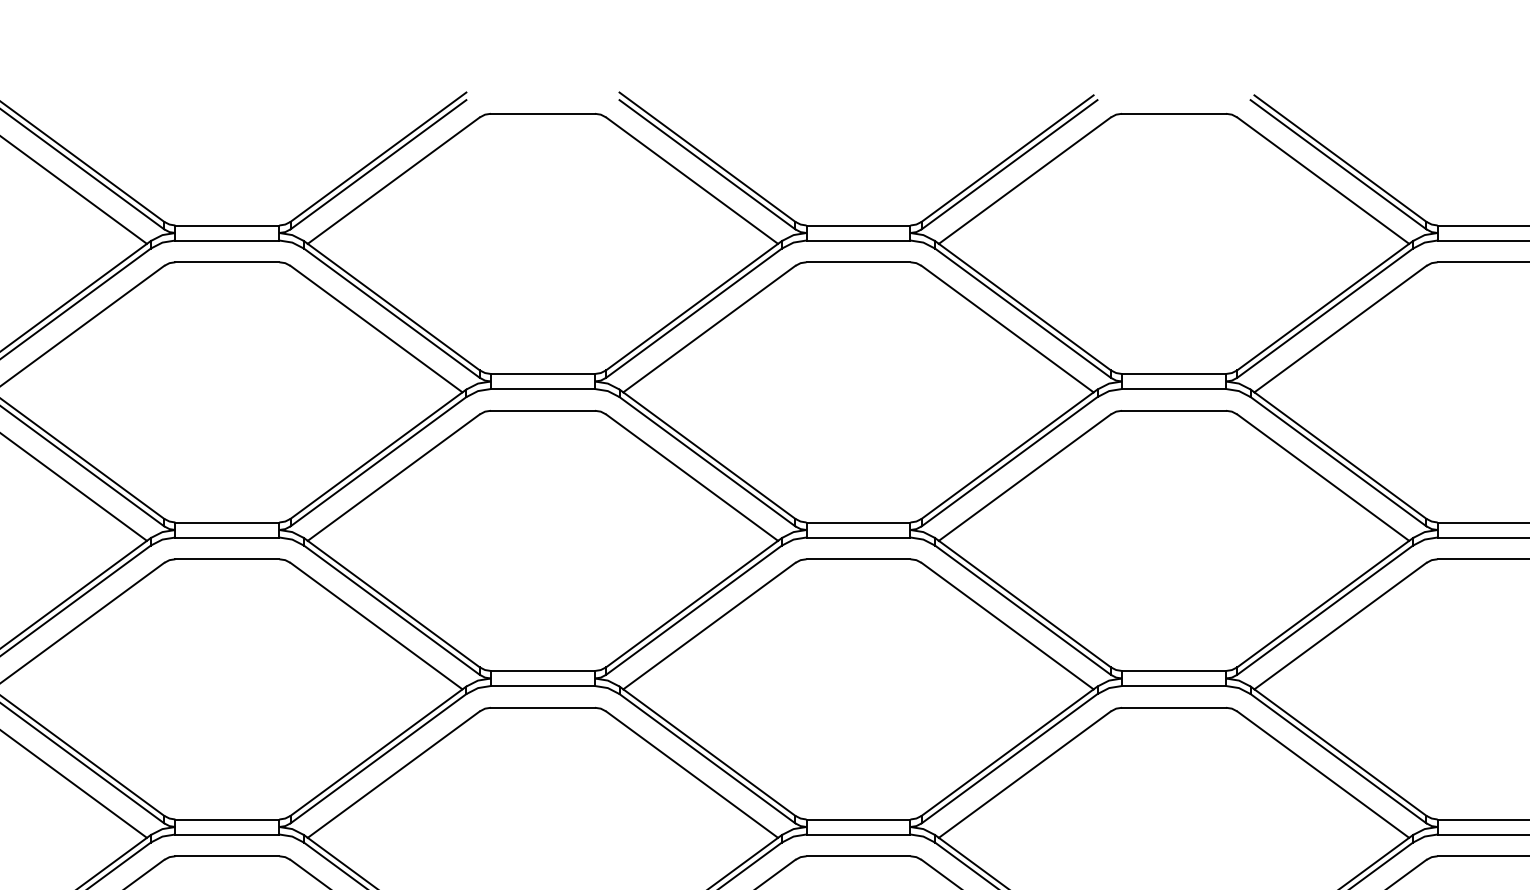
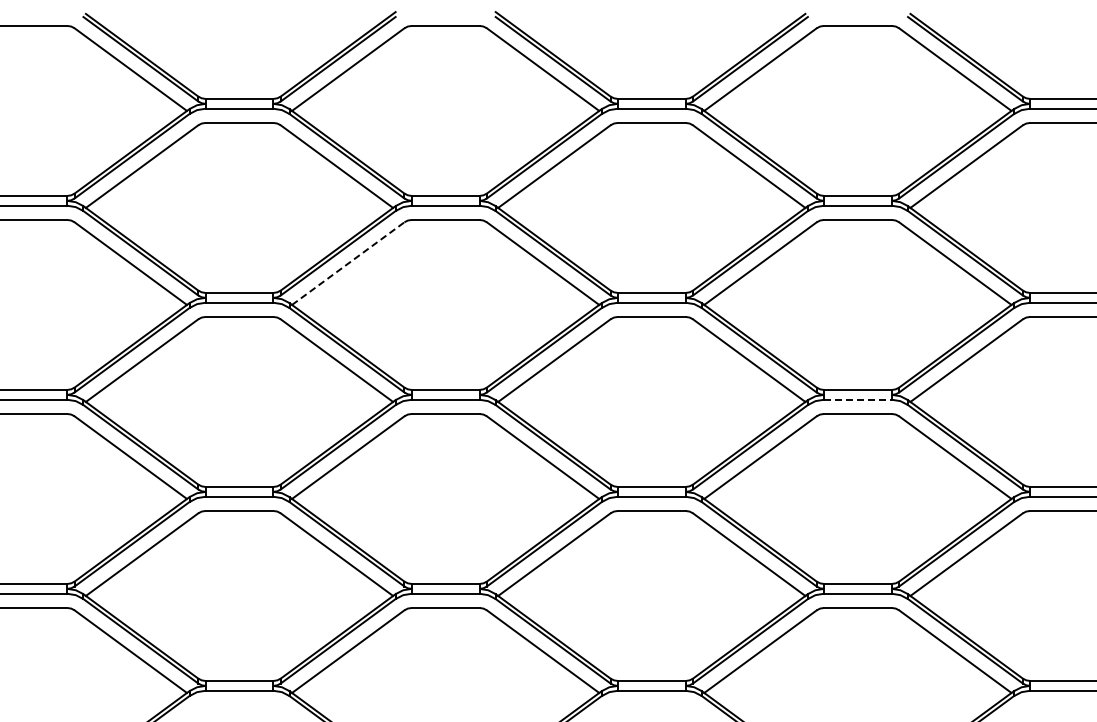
line: (394, 477) -> (348, 263), solid -> dashed
line: (1173, 685) -> (857, 399), solid -> dashed

